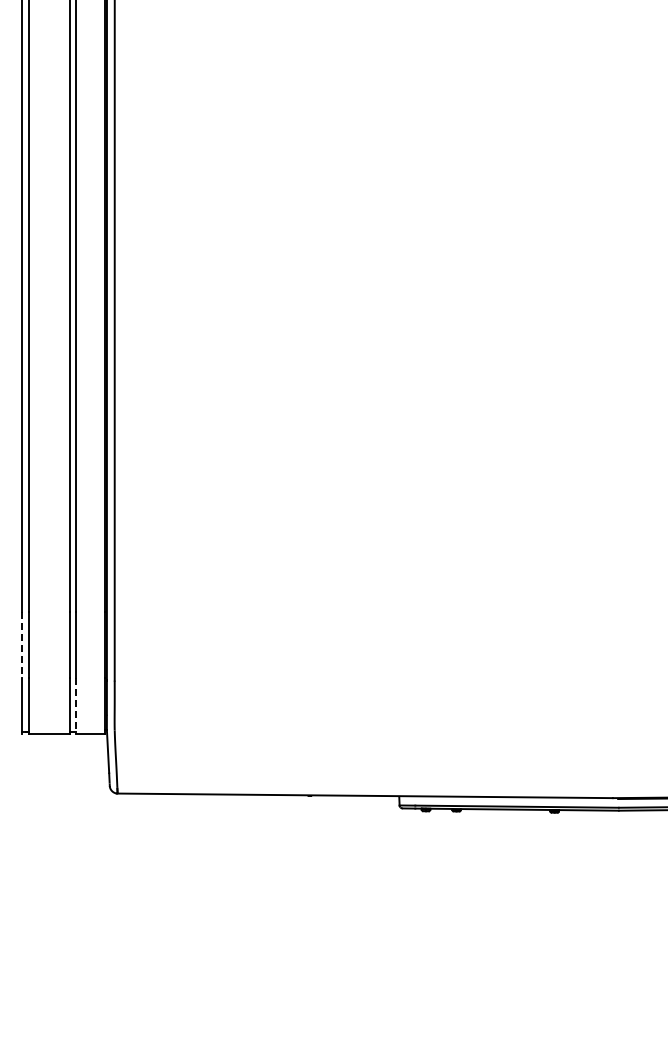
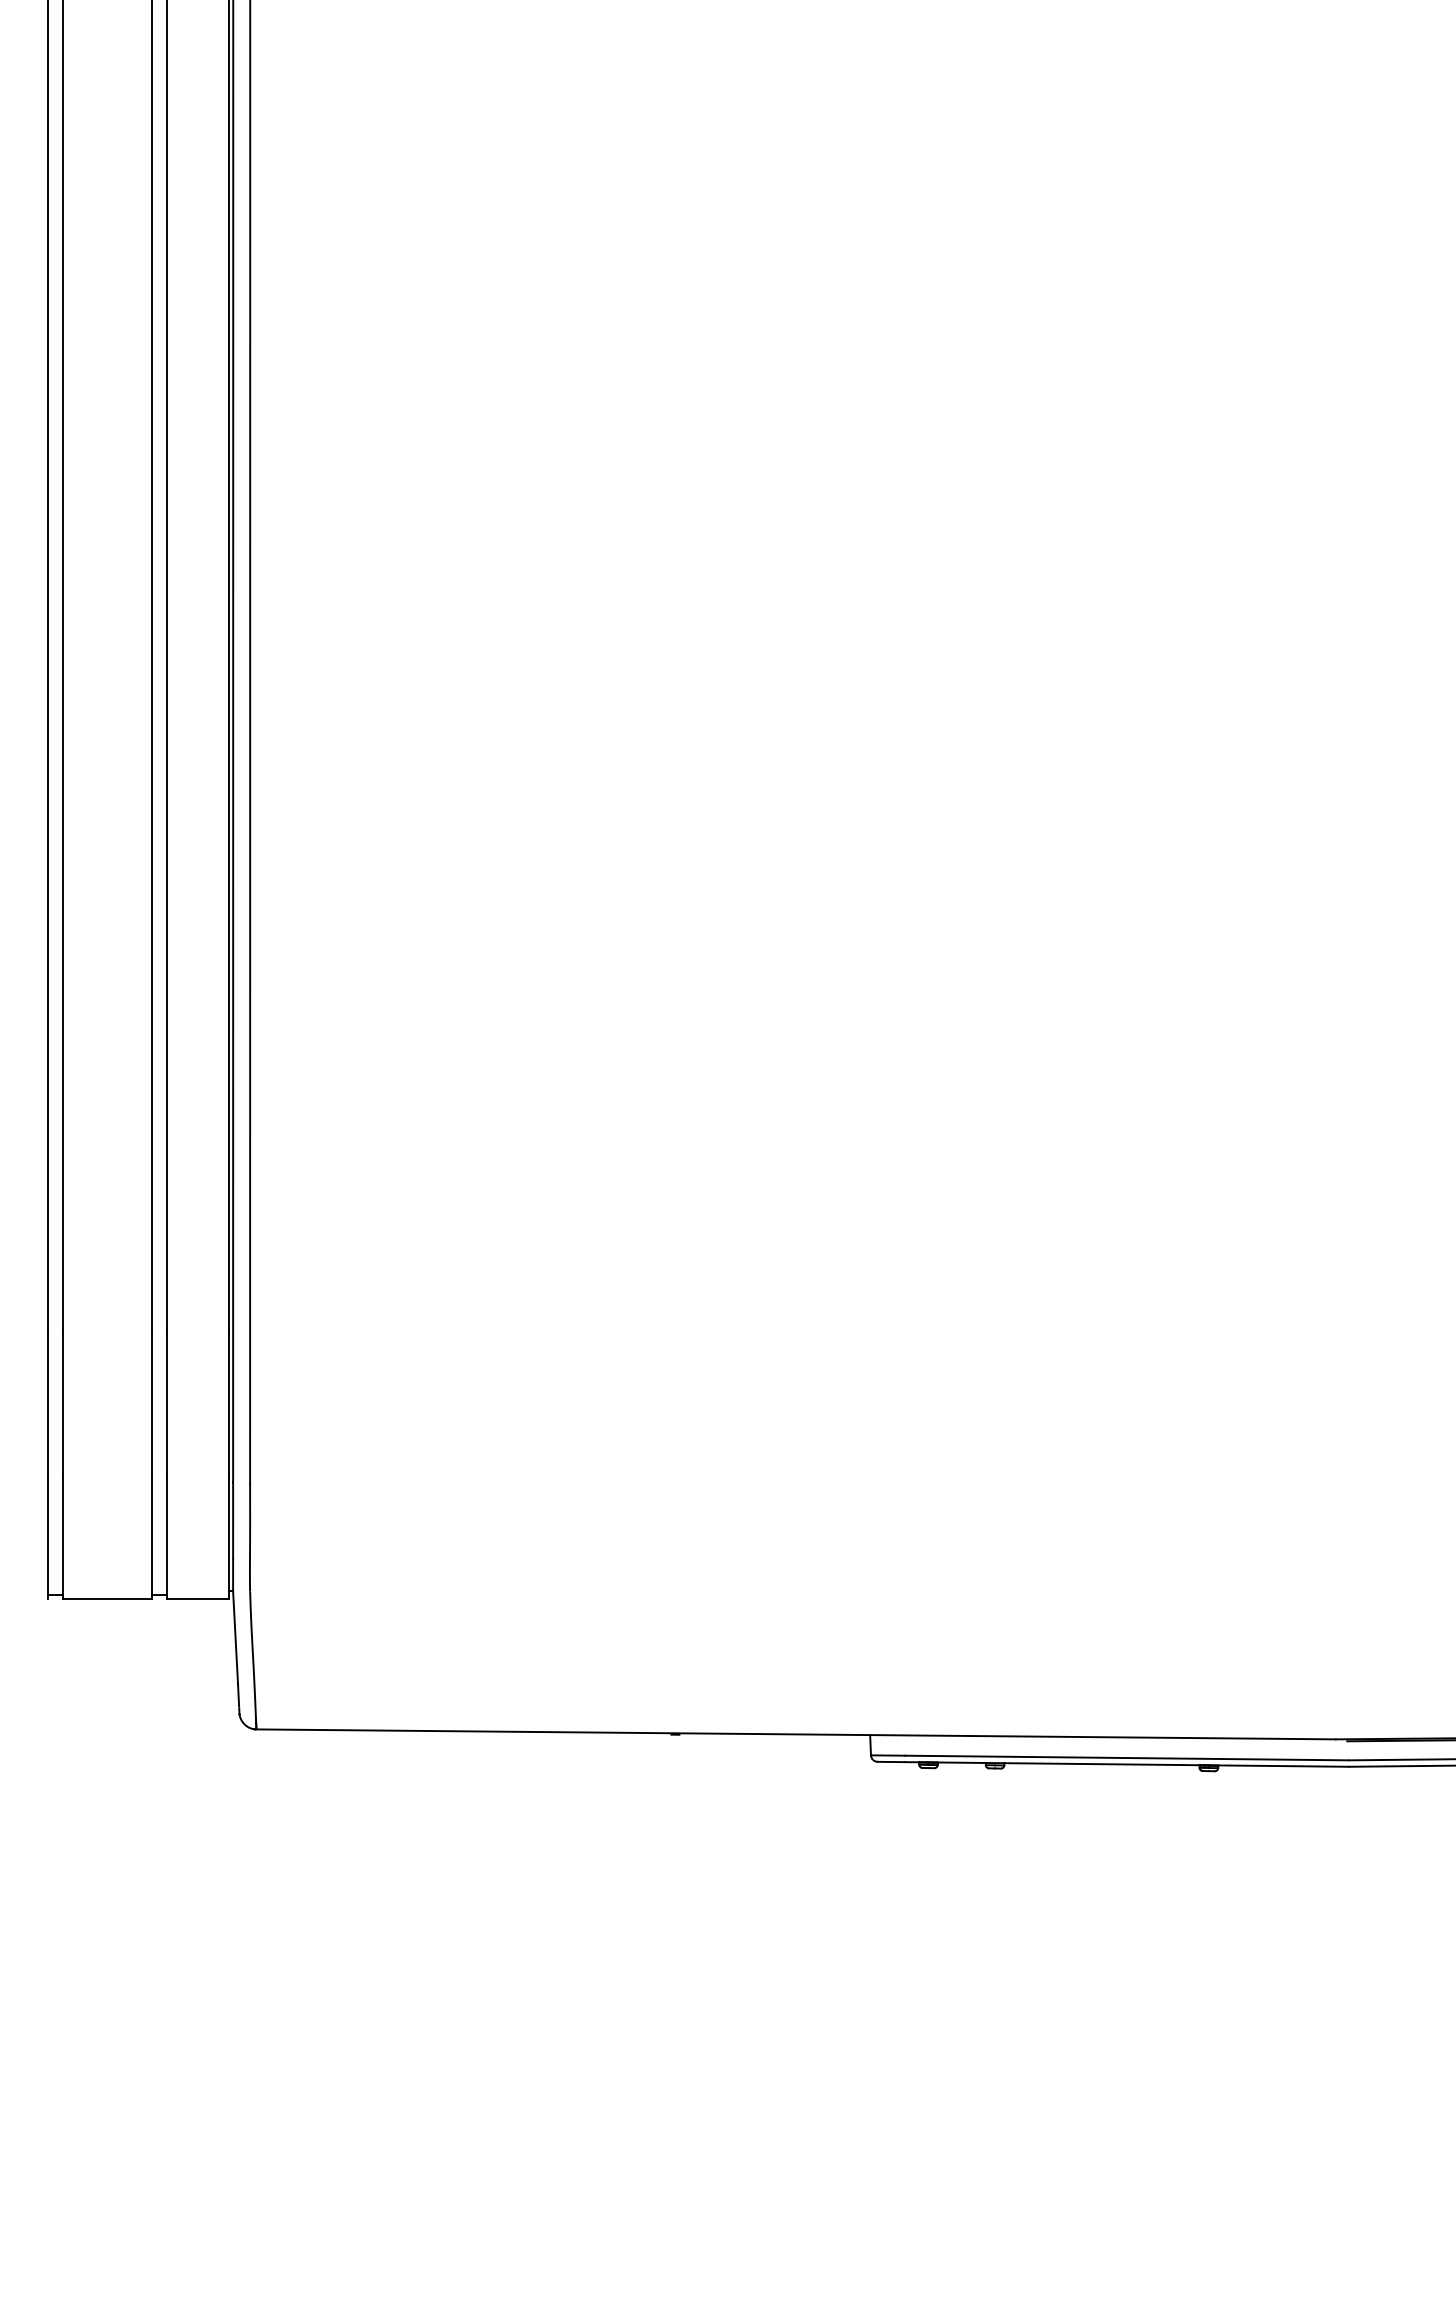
line: (22, 644) -> (49, 1404), dashed -> solid
line: (76, 706) -> (166, 1539), dashed -> solid

